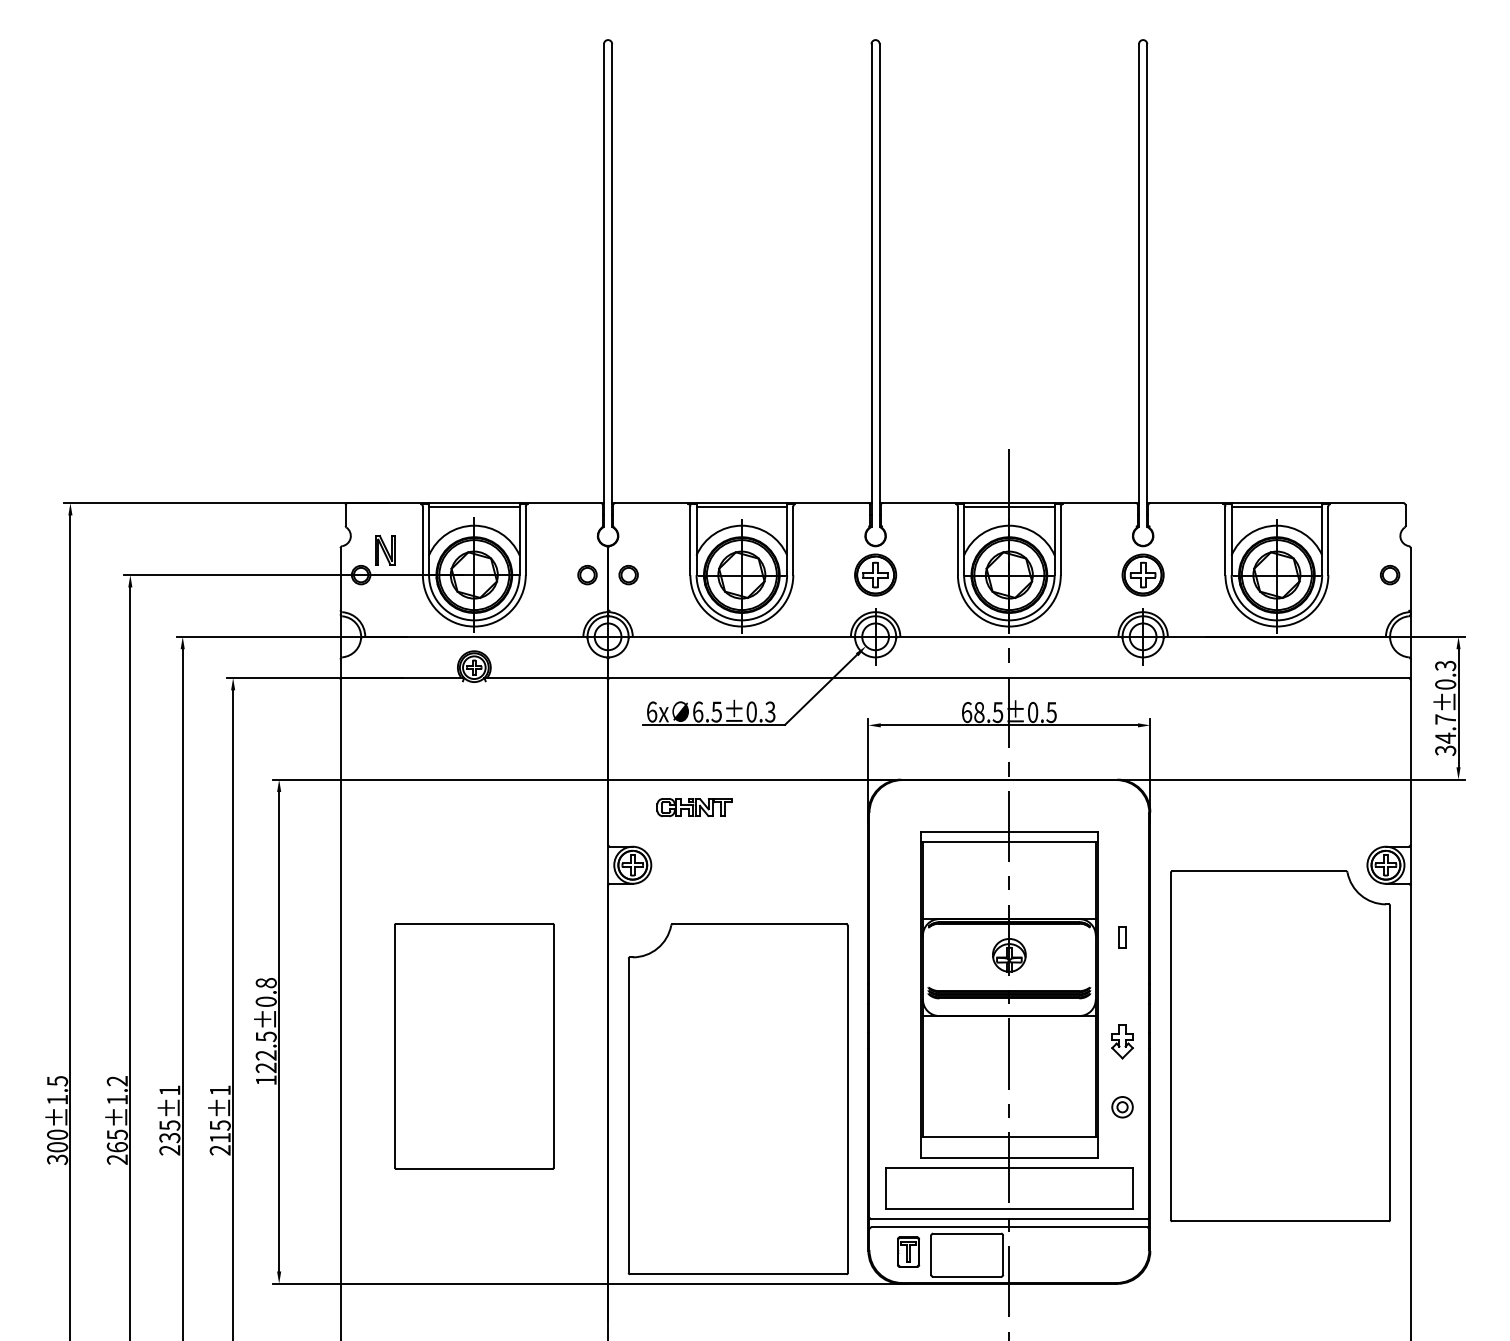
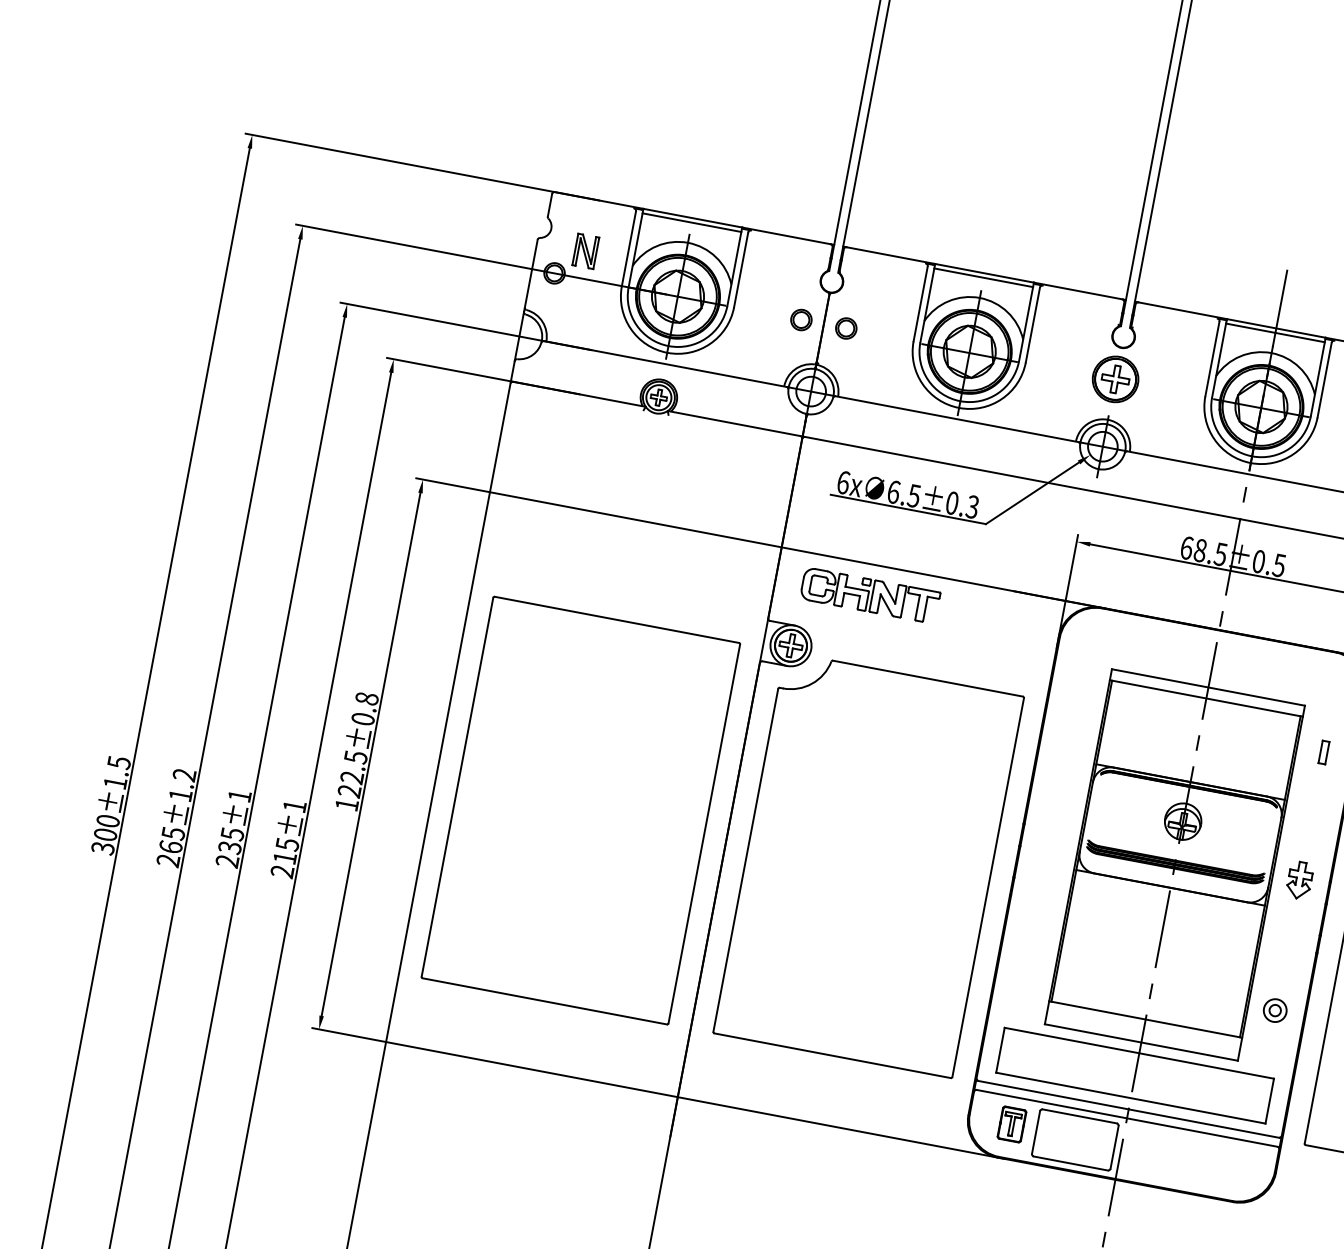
part: (694, 807) -> (870, 595), size x1.67
part: (1122, 937) -> (1323, 752), moved
part: (1122, 1041) -> (1299, 879), moved
part: (474, 1045) -> (581, 809), size x1.43
part: (737, 1099) -> (867, 865), moved

